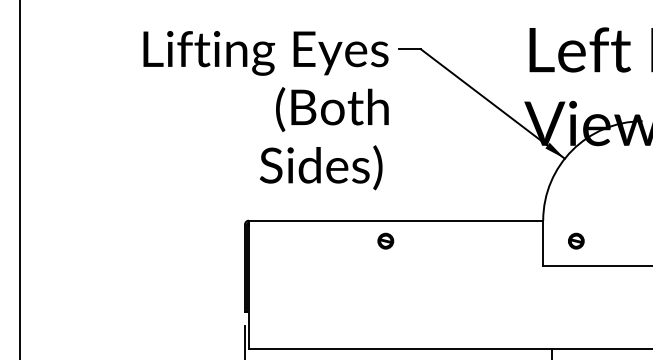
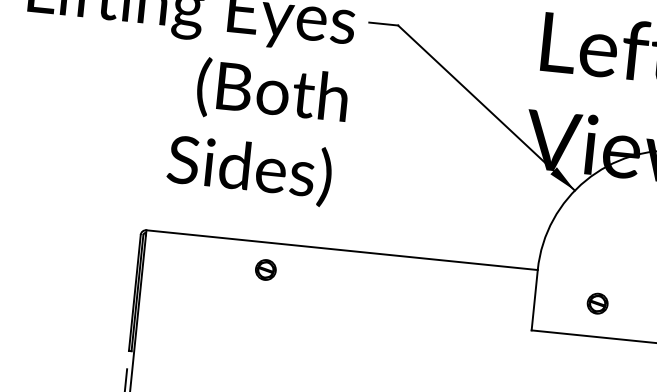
part: (385, 240) -> (265, 269), moved
part: (576, 240) -> (597, 302), moved

